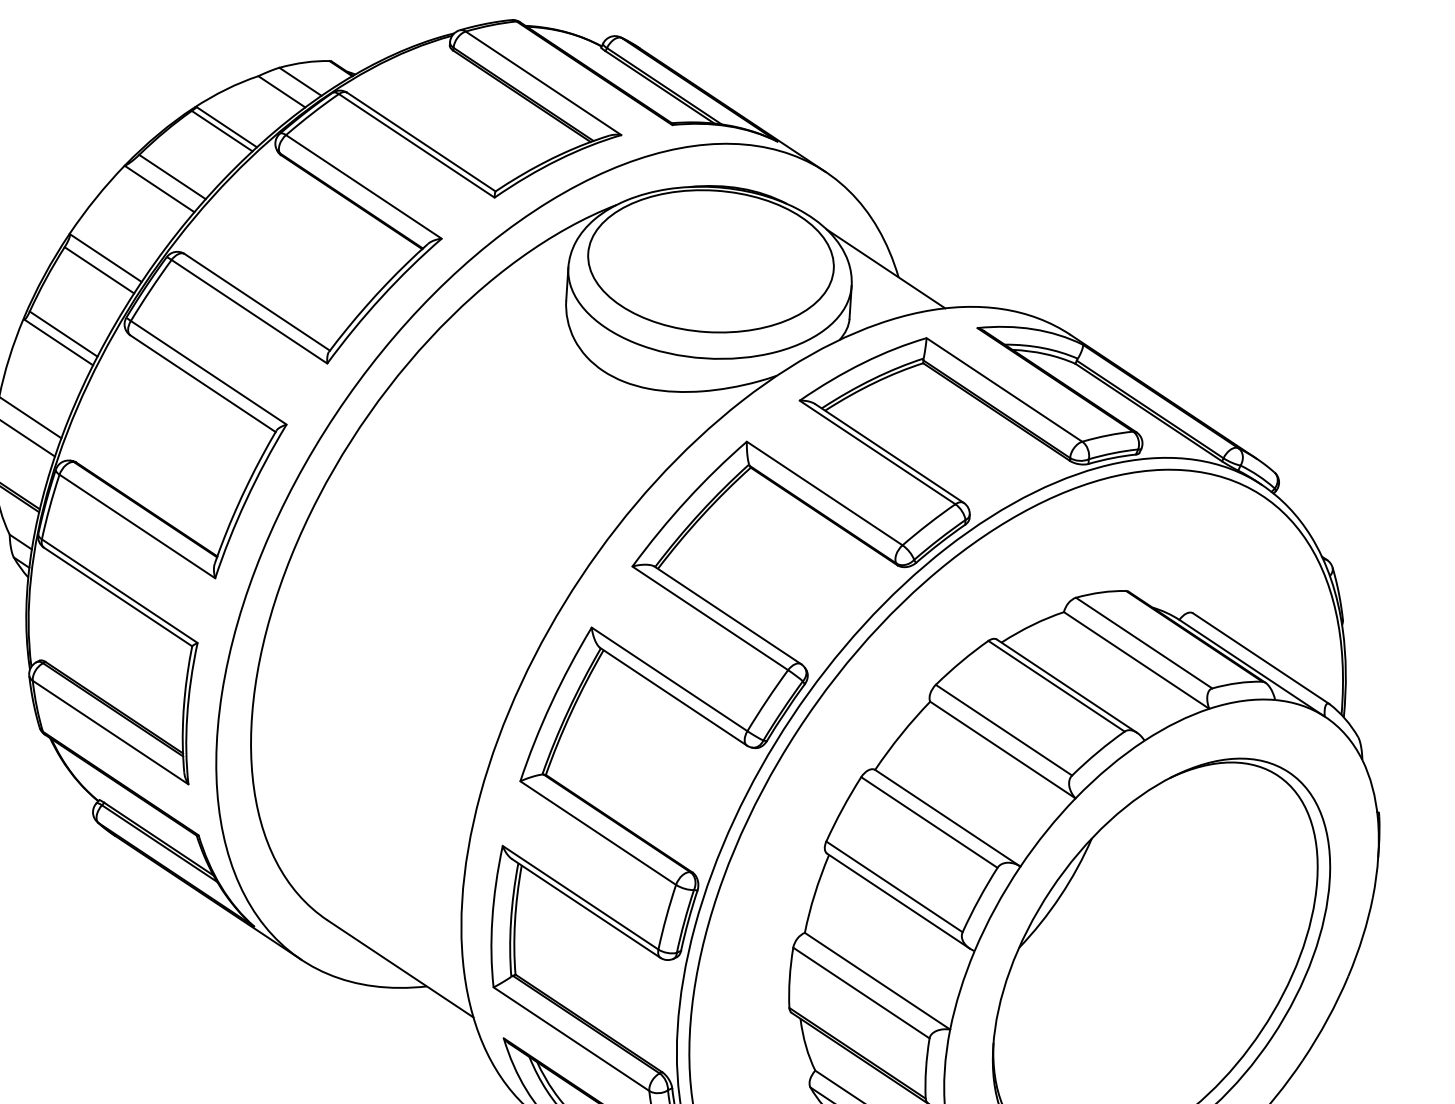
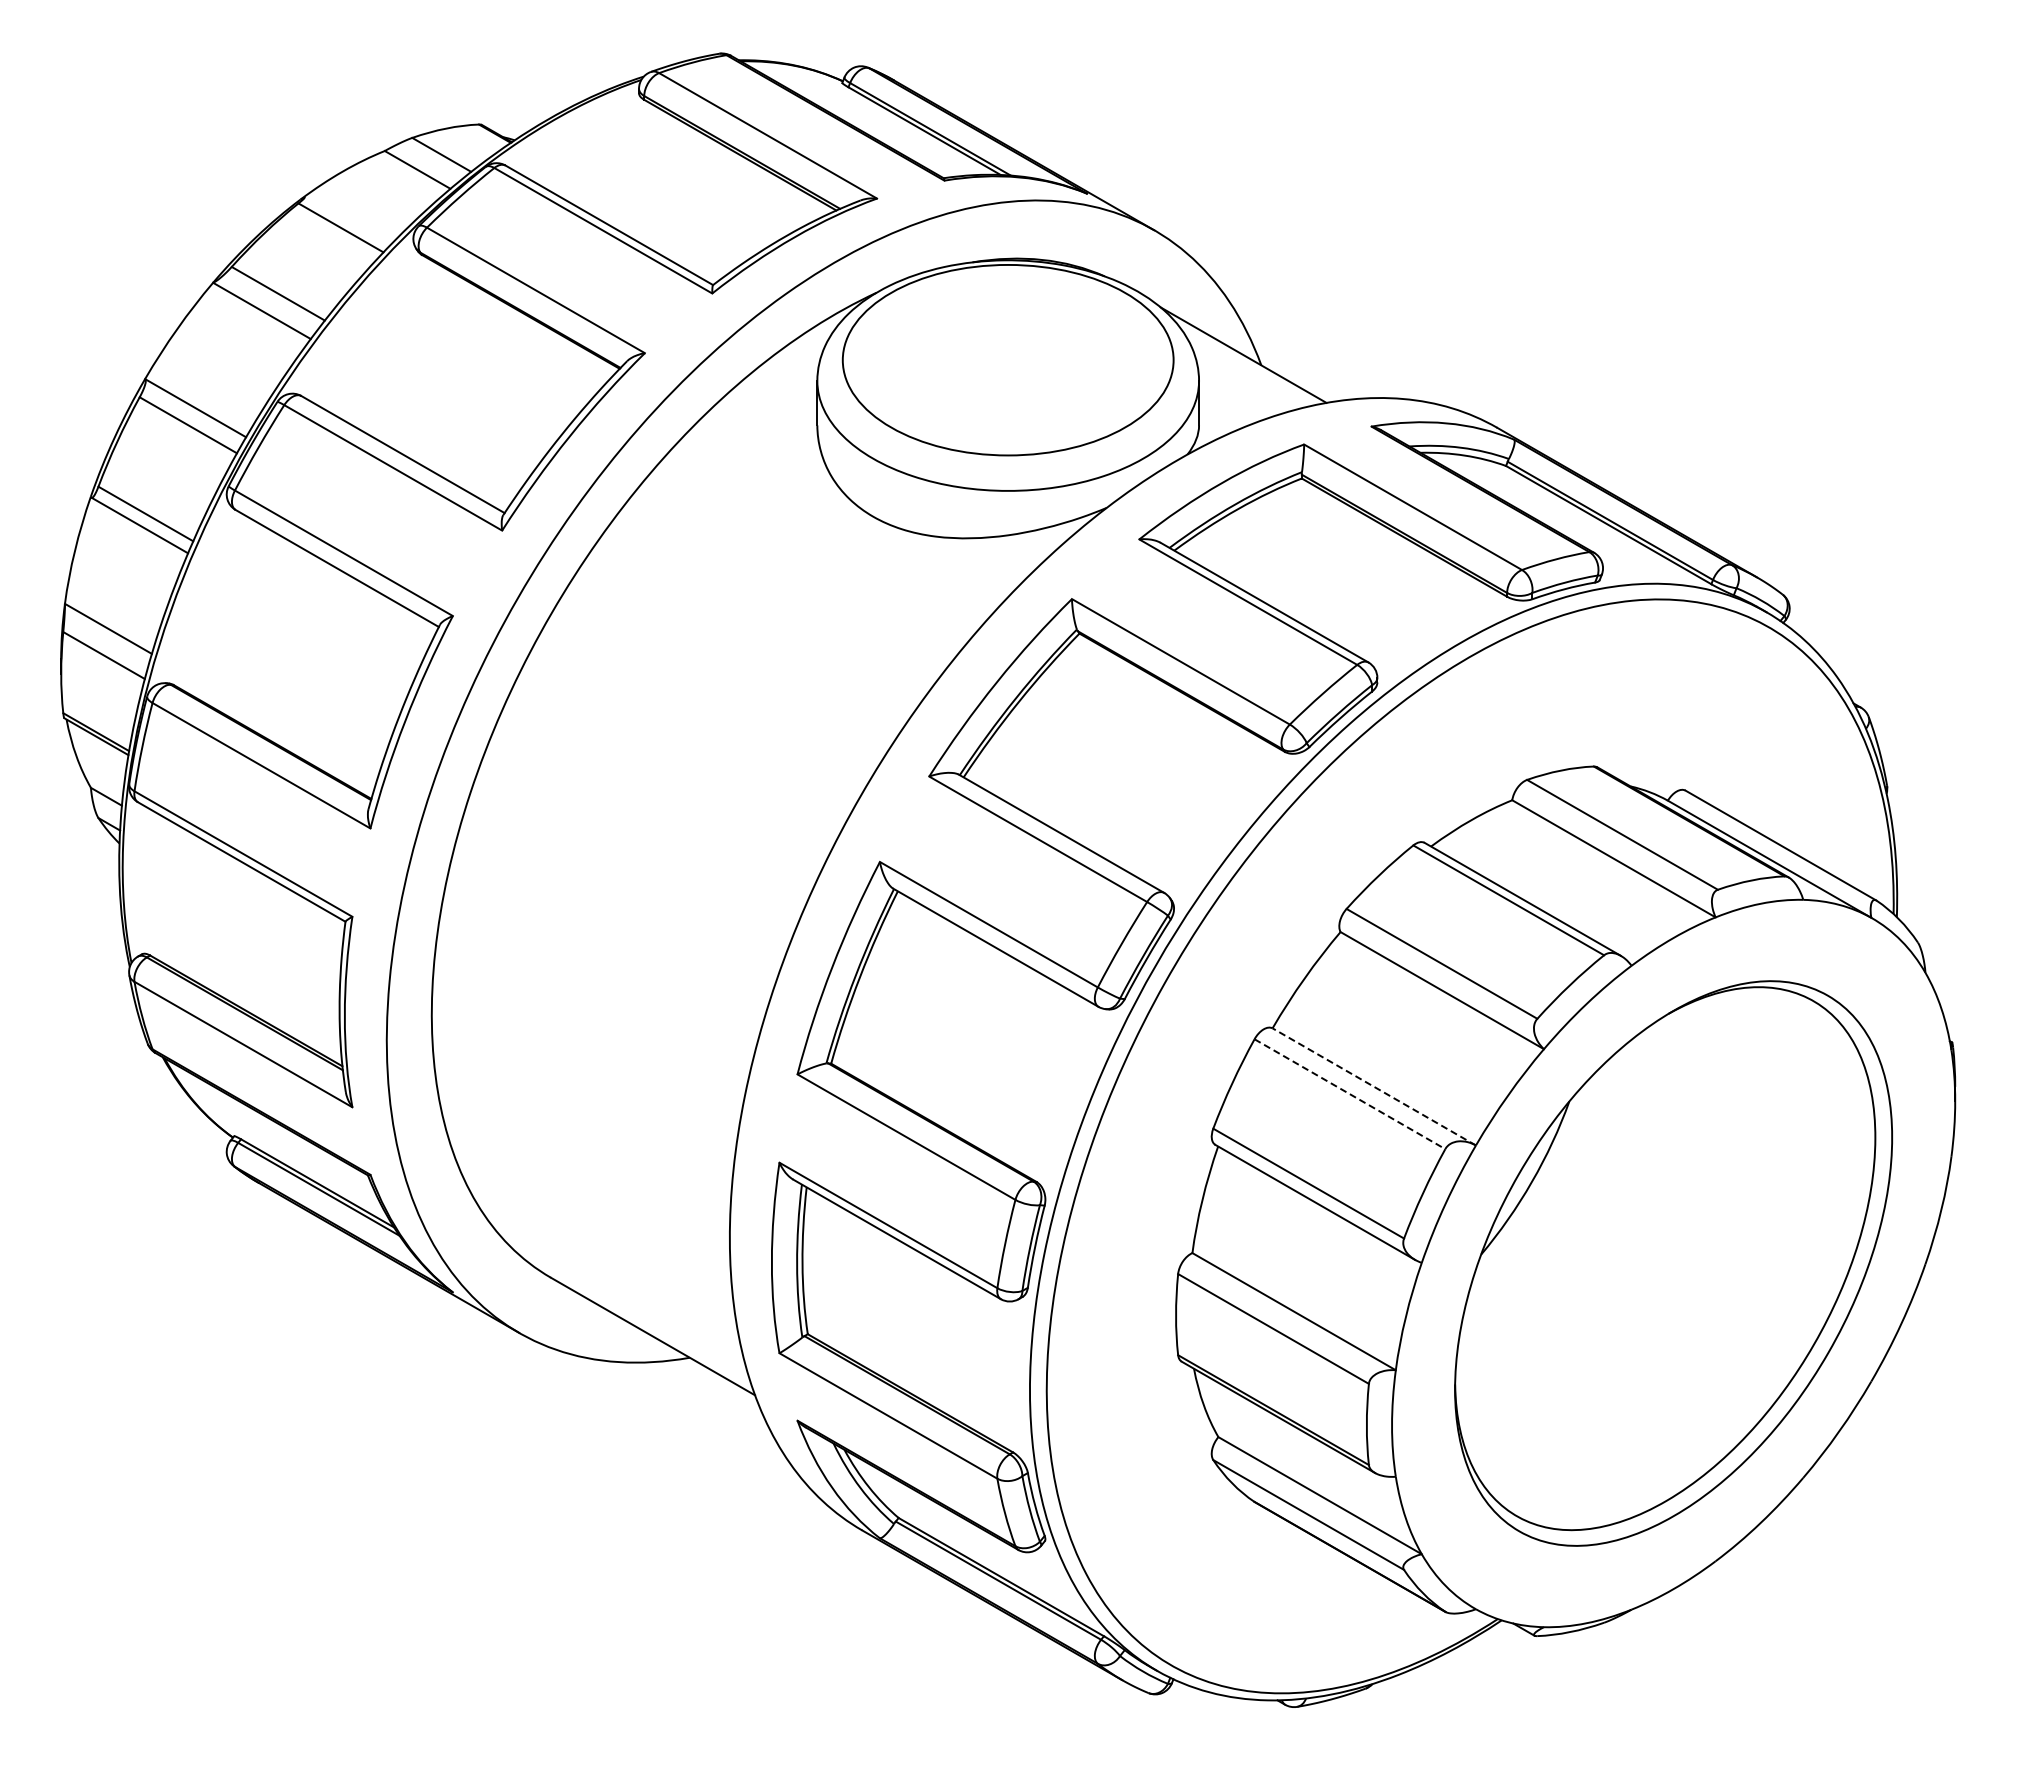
line: (226, 126) -> (346, 221), removed
line: (947, 817) -> (1373, 1086), solid -> dashed
line: (929, 822) -> (1350, 1094), solid -> dashed

